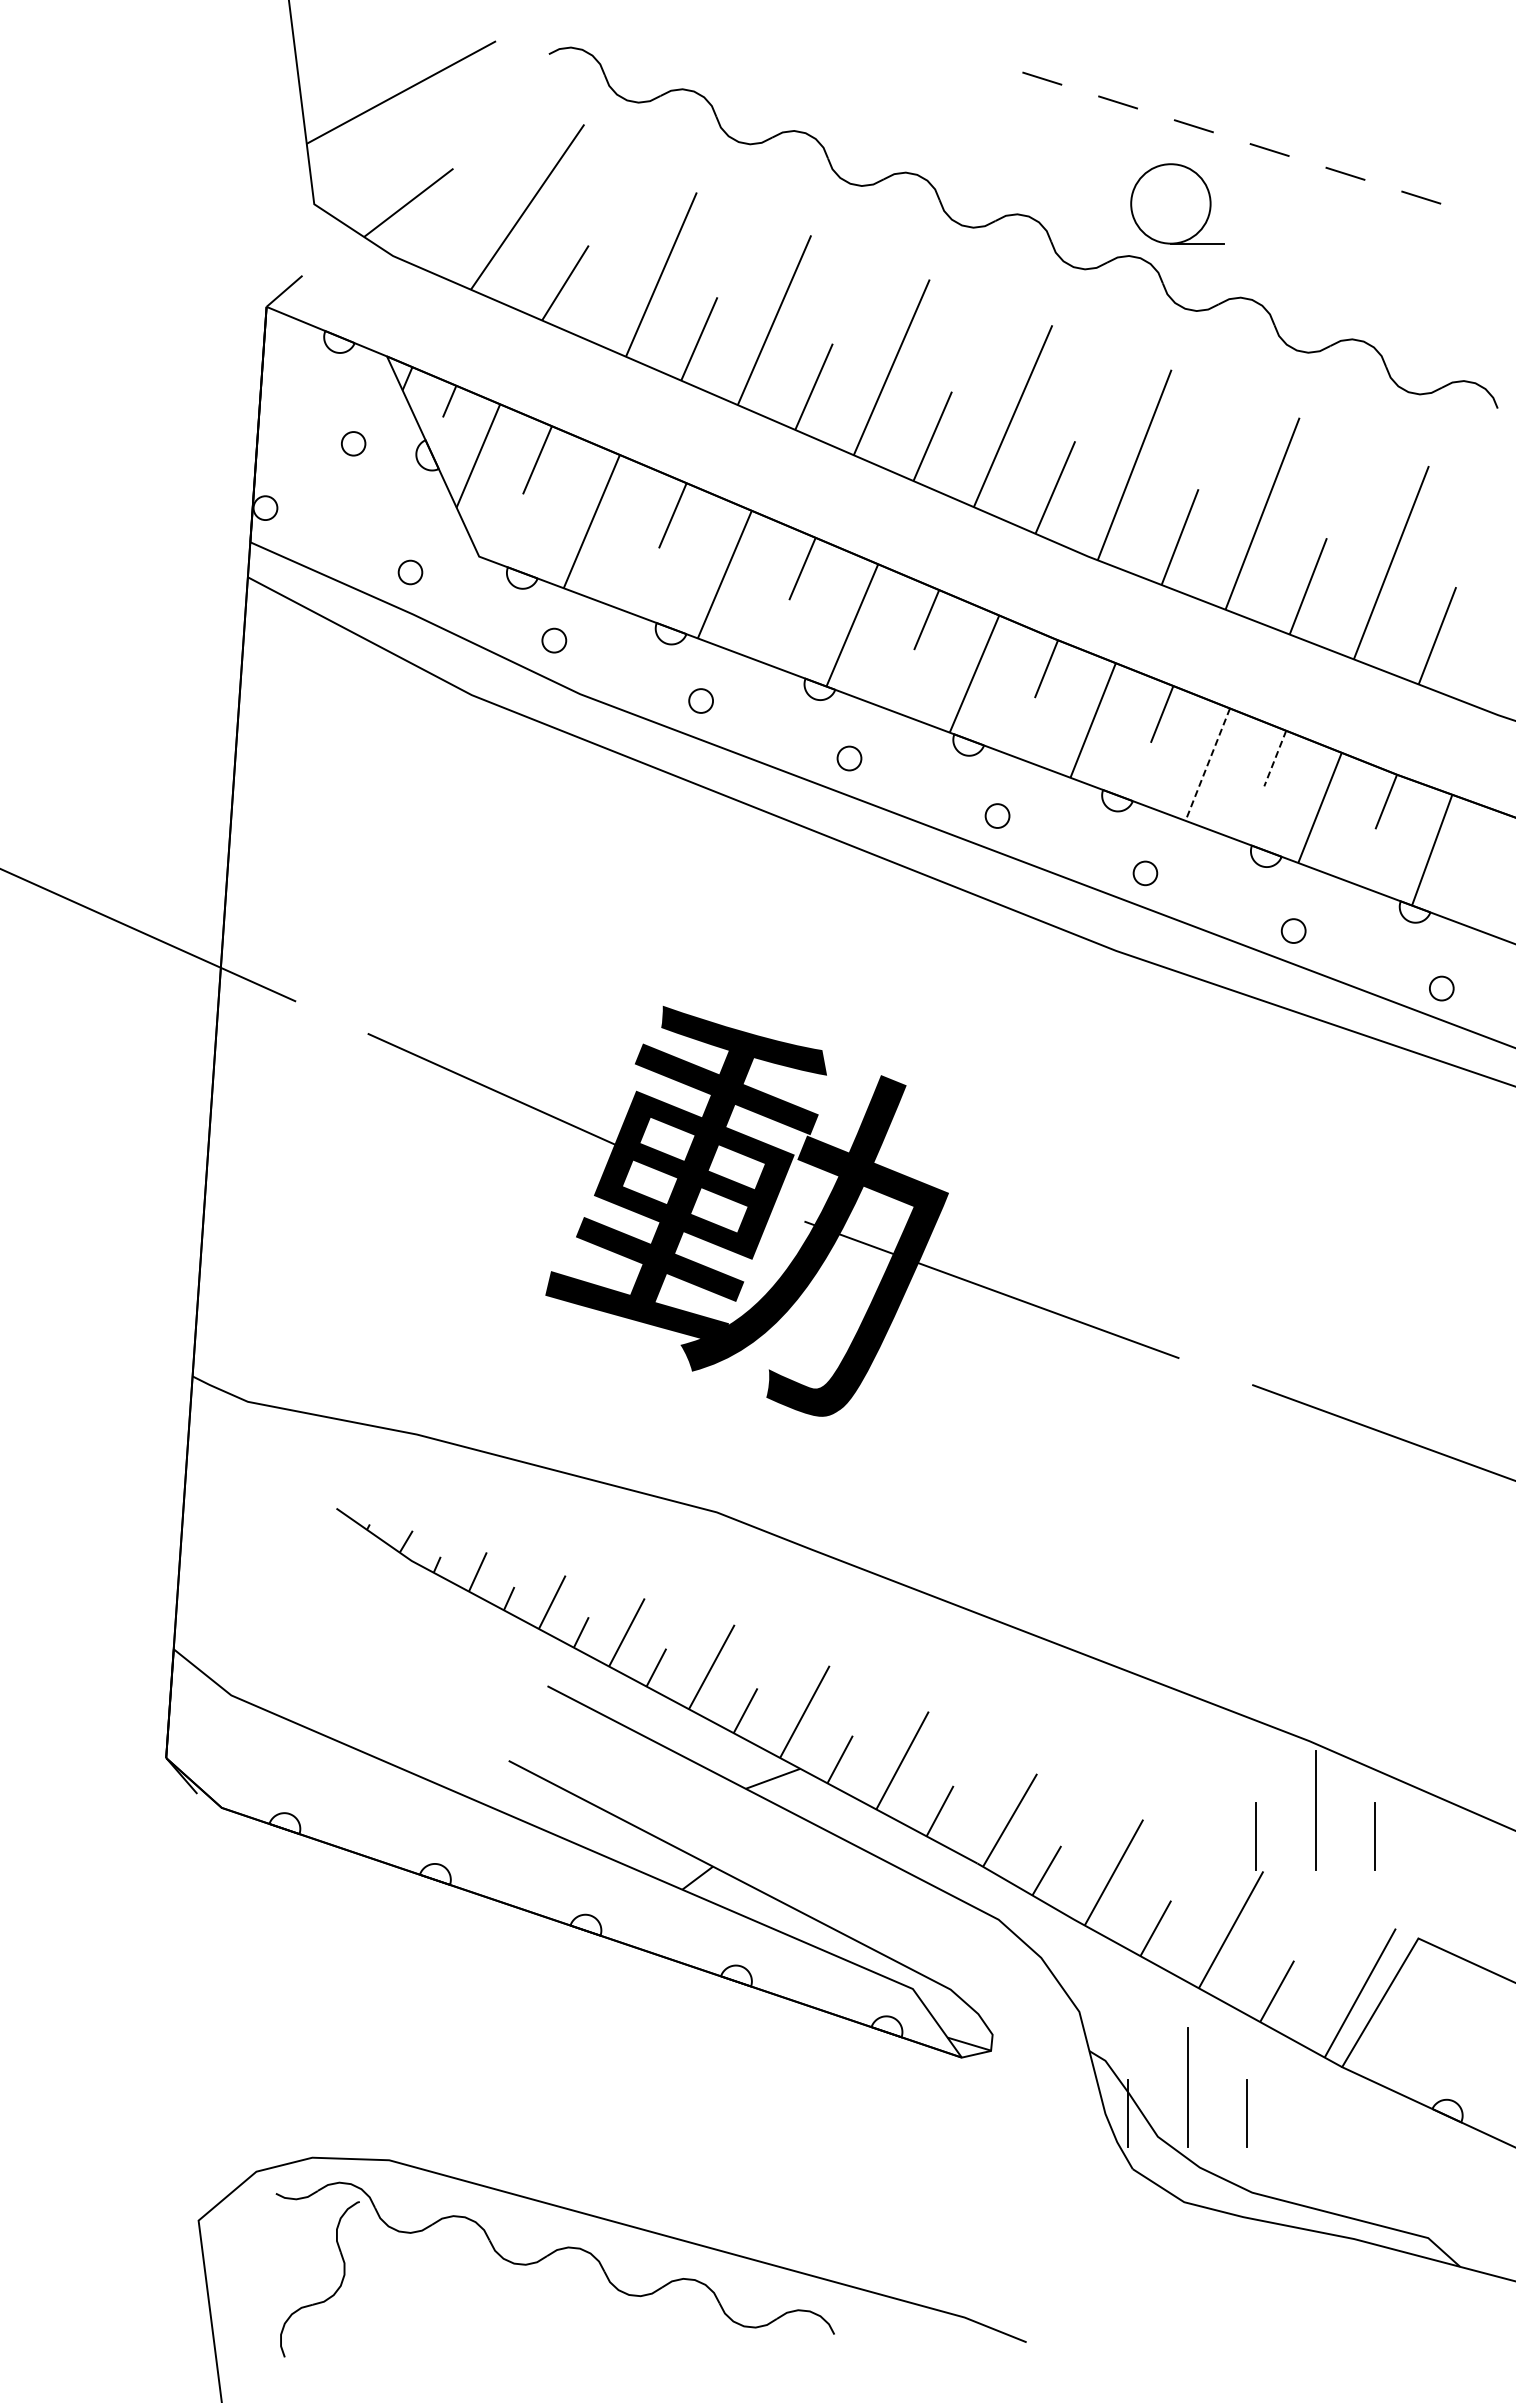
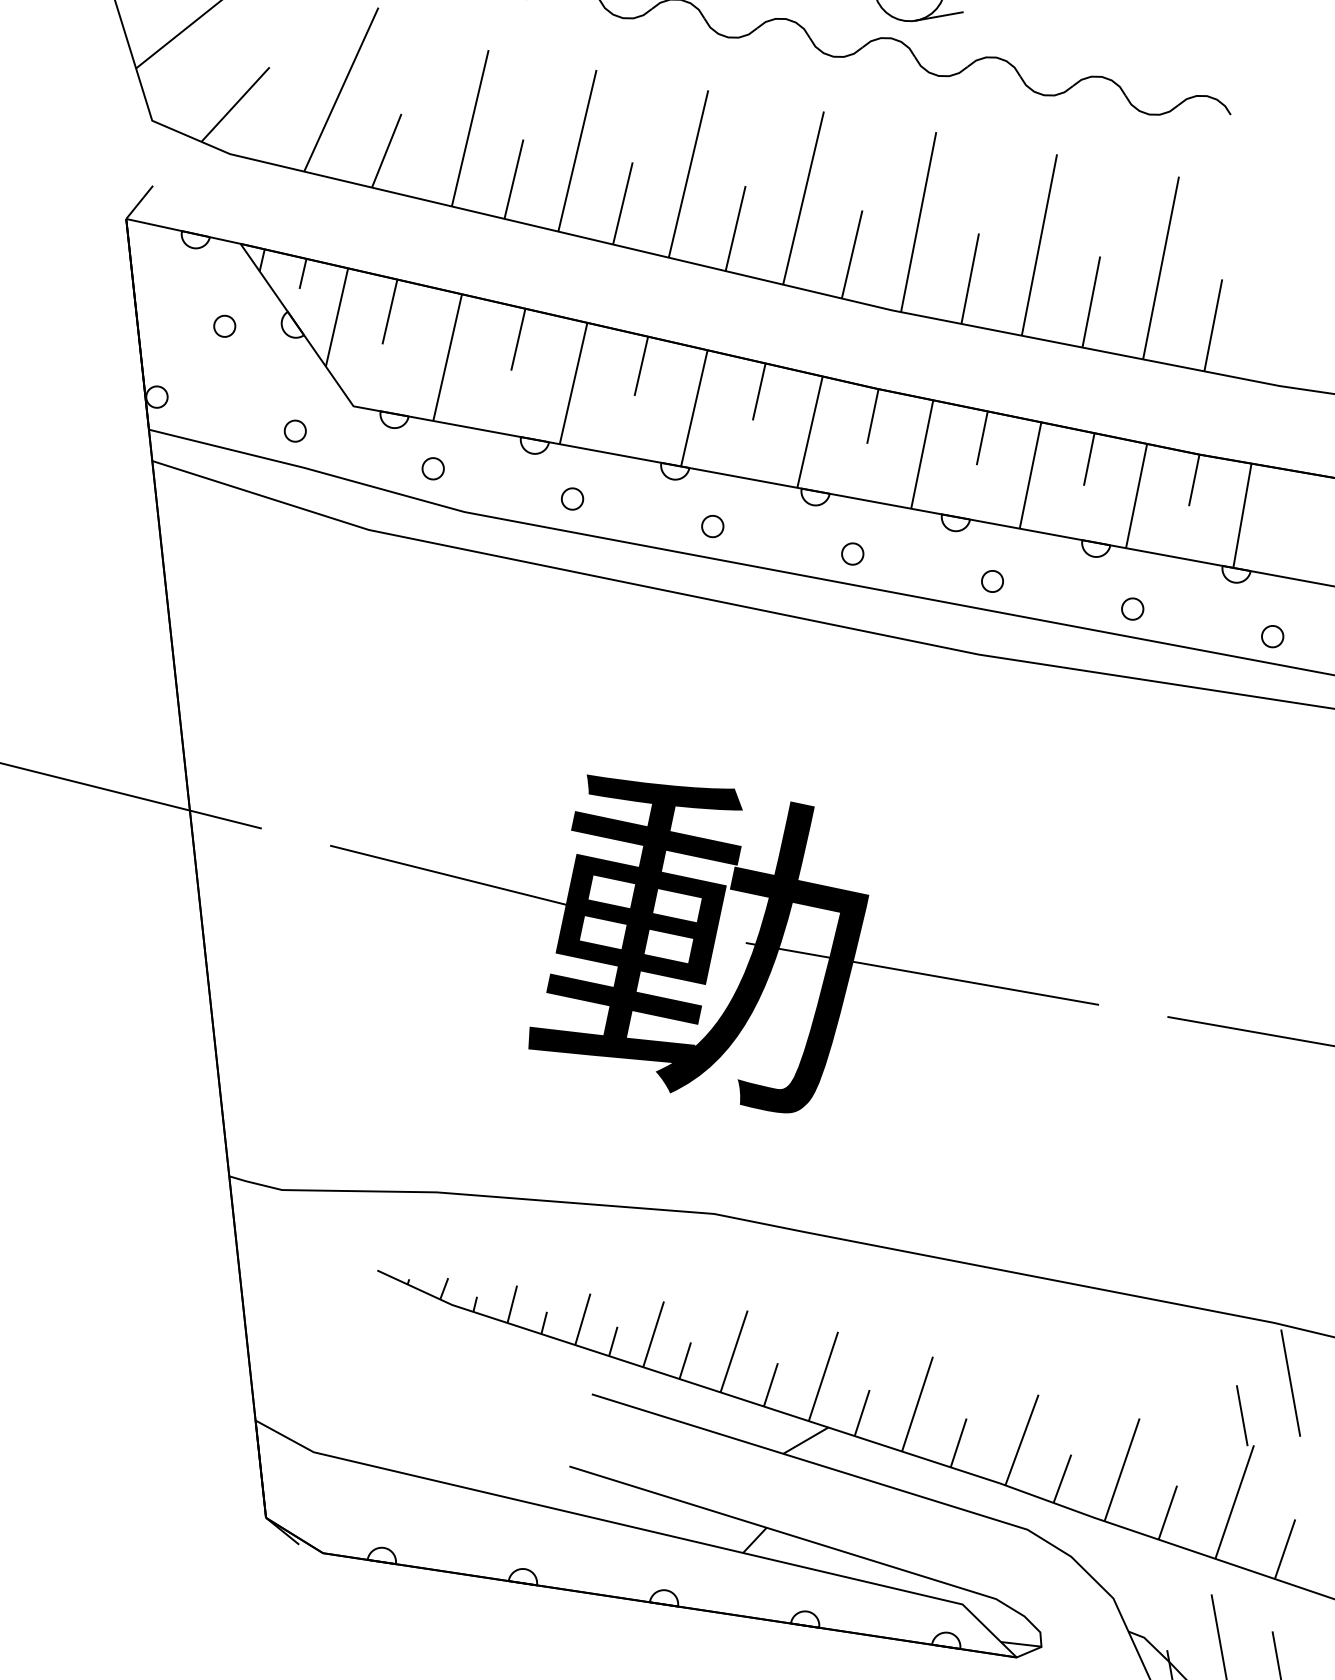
line: (1275, 758) -> (1089, 459), dashed -> solid
line: (1207, 765) -> (1030, 476), dashed -> solid

